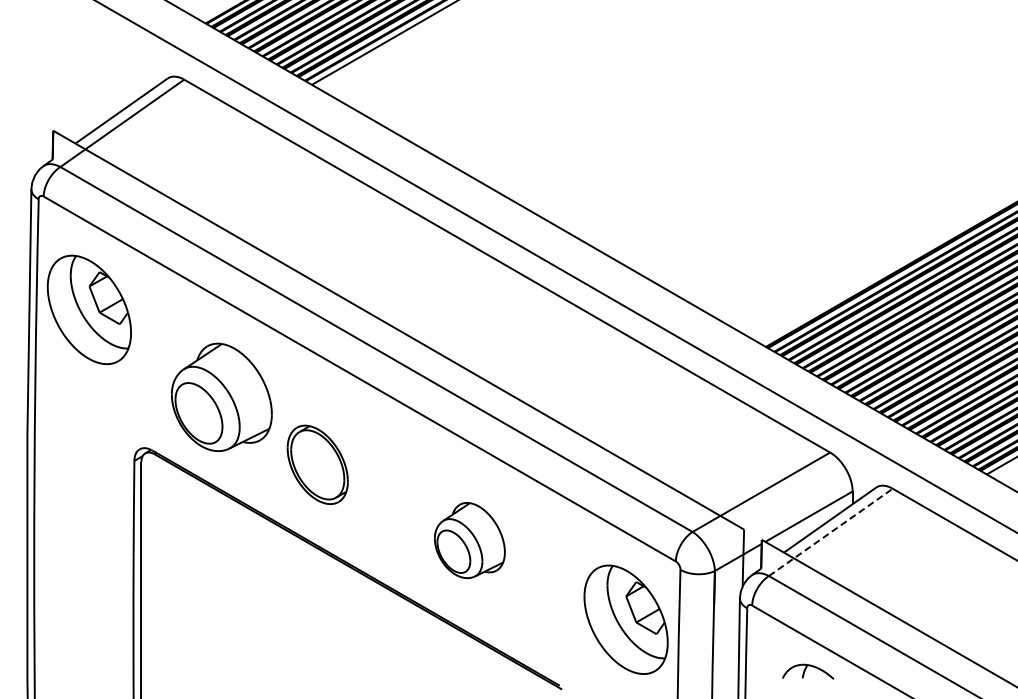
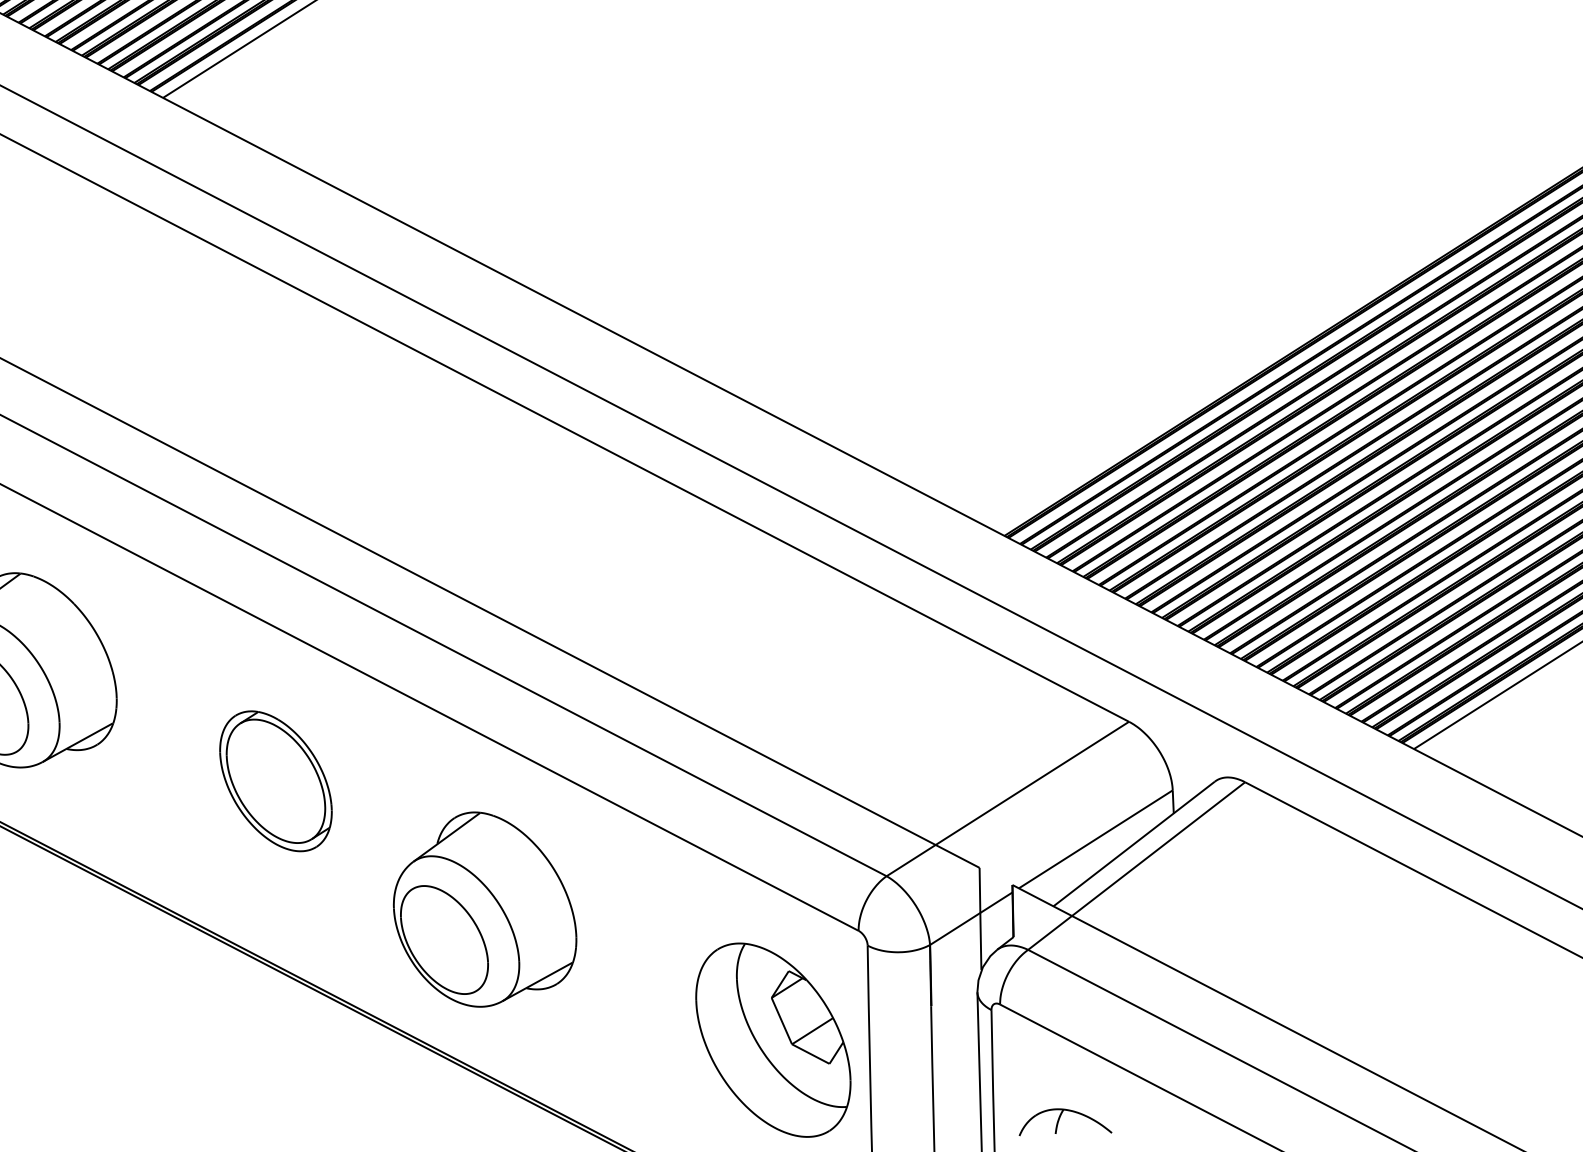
part: (317, 464) -> (275, 780), moved
line: (830, 532) -> (1135, 866), dashed -> solid
part: (469, 540) -> (483, 909), size x1.43
part: (808, 671) -> (1065, 1121), moved

